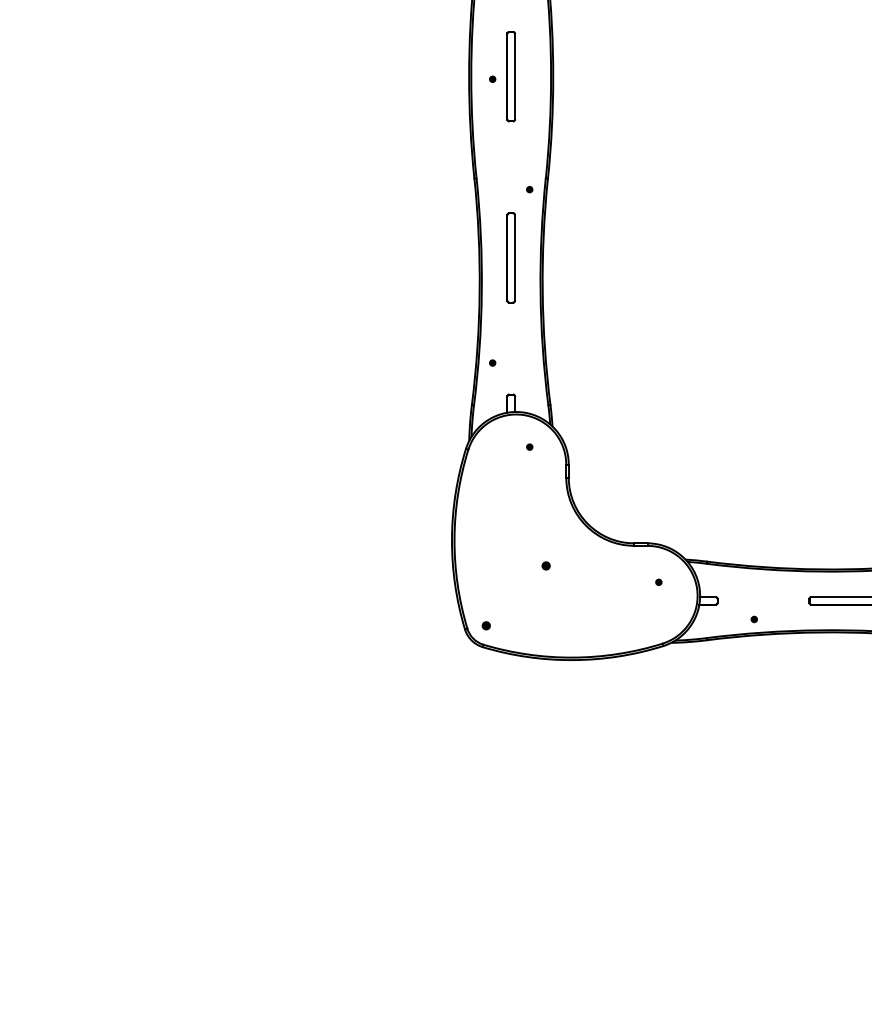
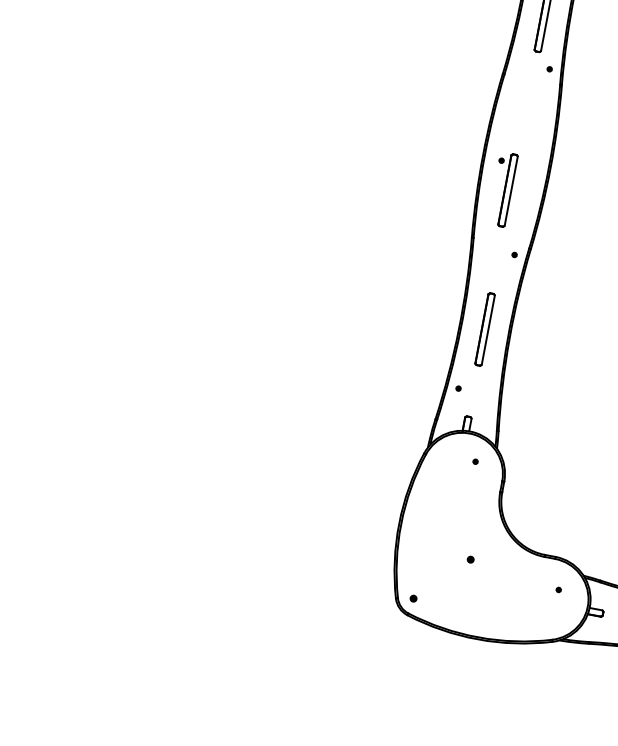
part: (510, 76) -> (507, 190), moved
part: (510, 257) -> (484, 329), moved

